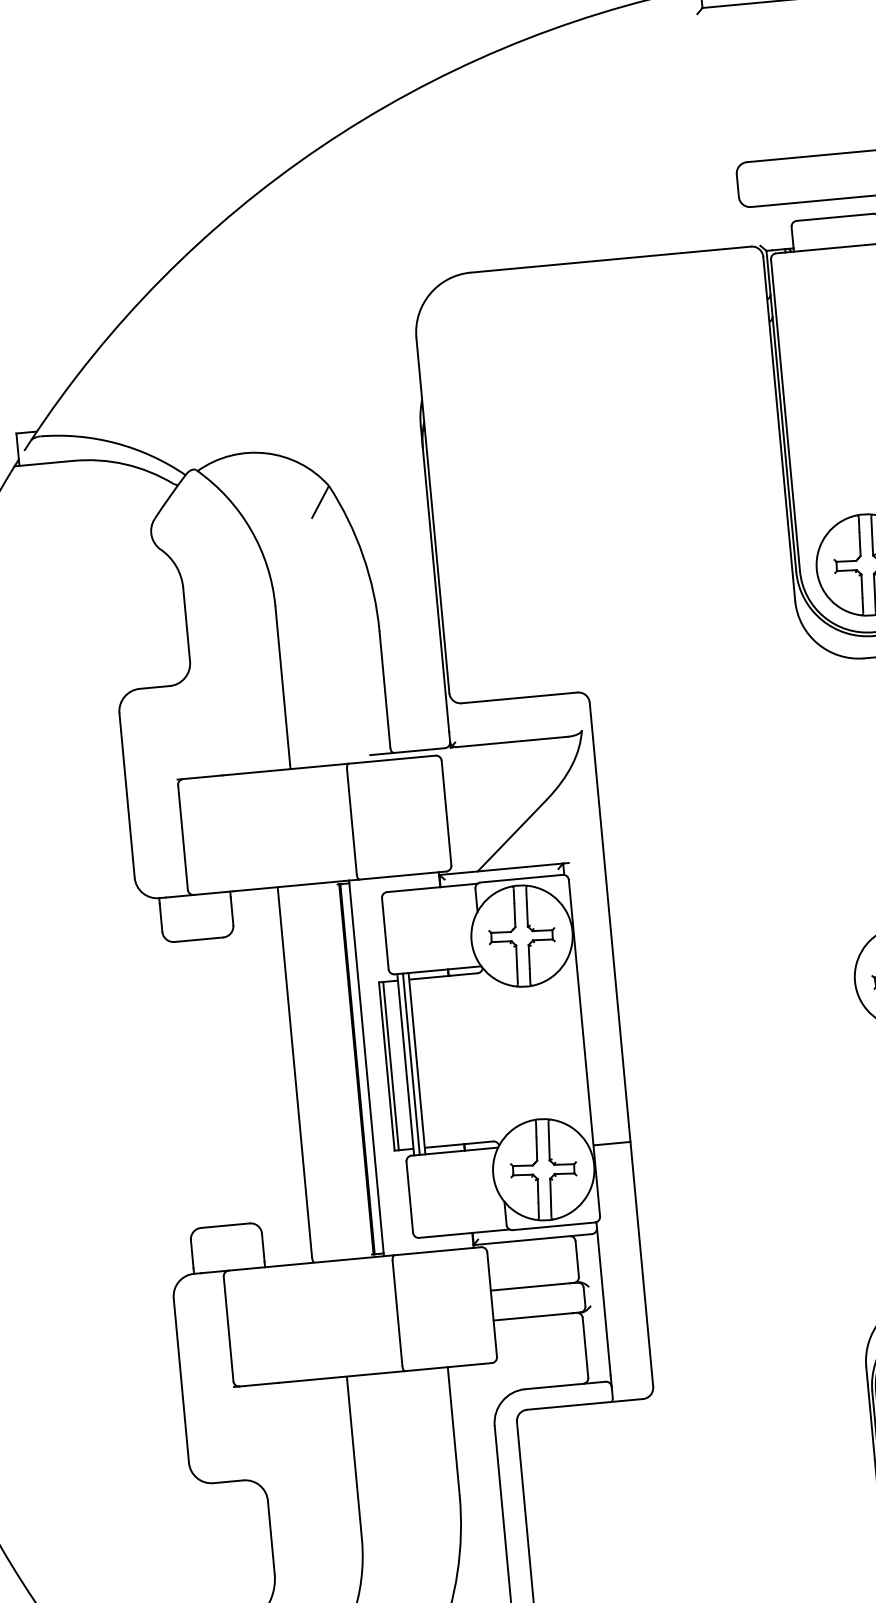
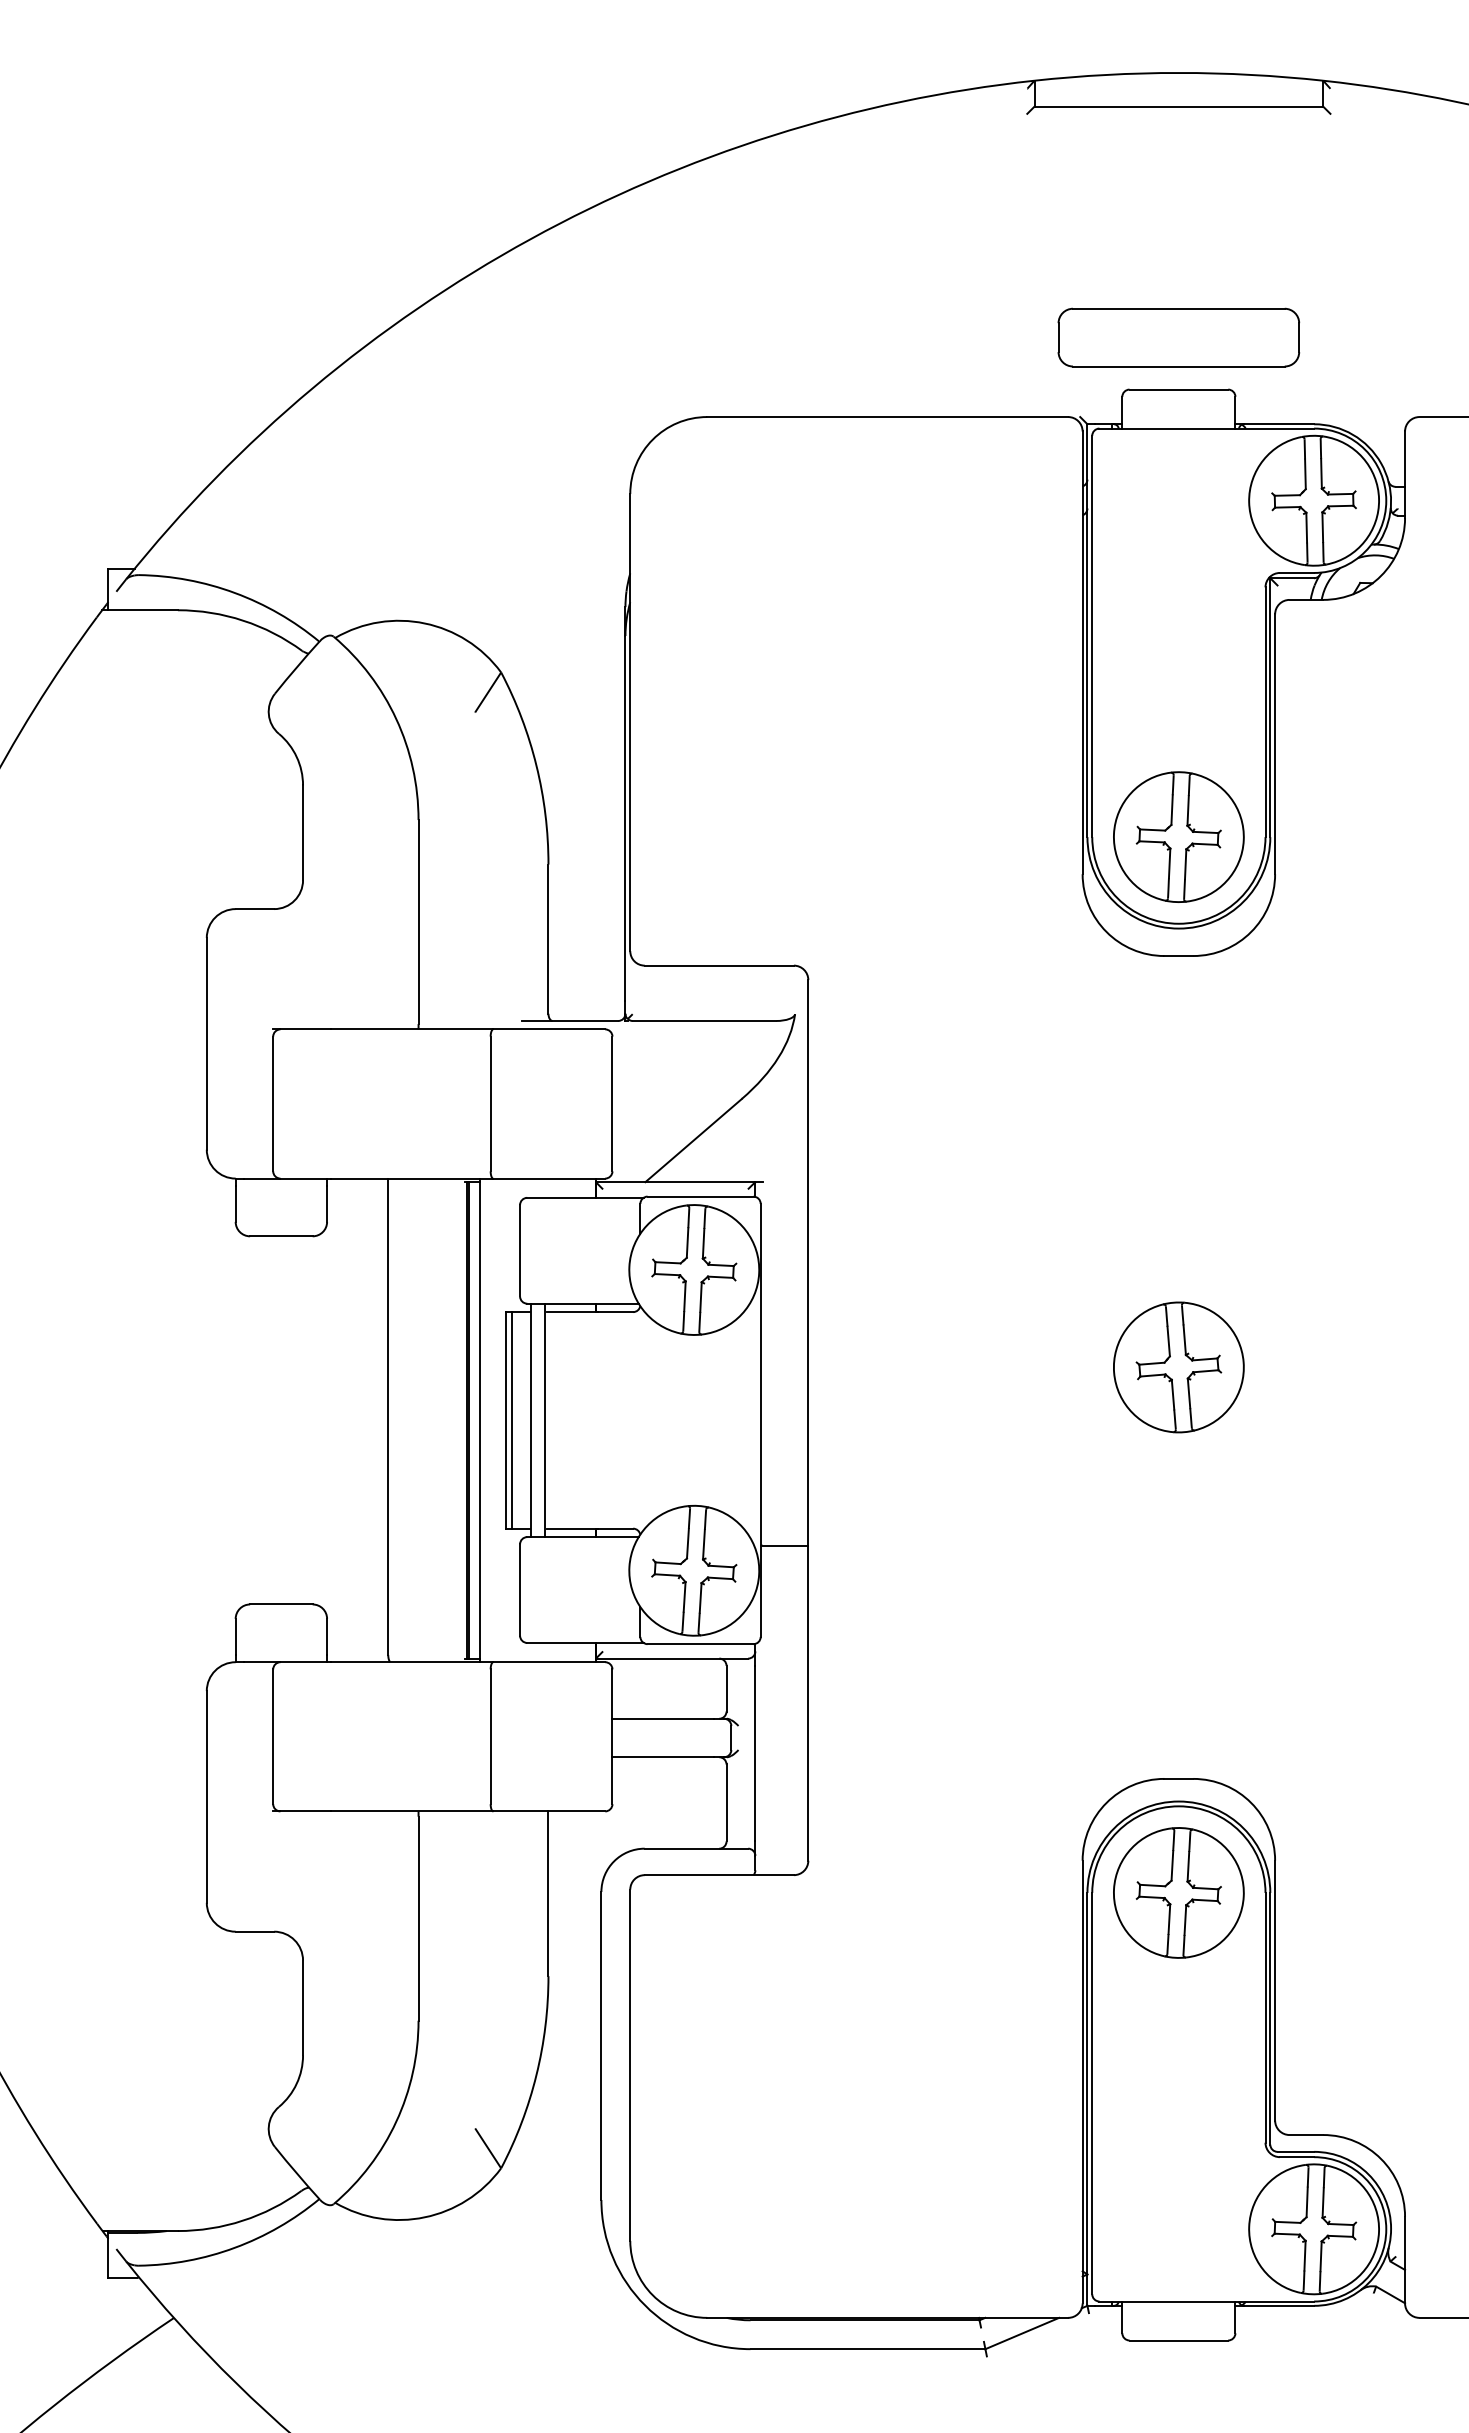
line: (411, 1064) -> (537, 1420), removed

